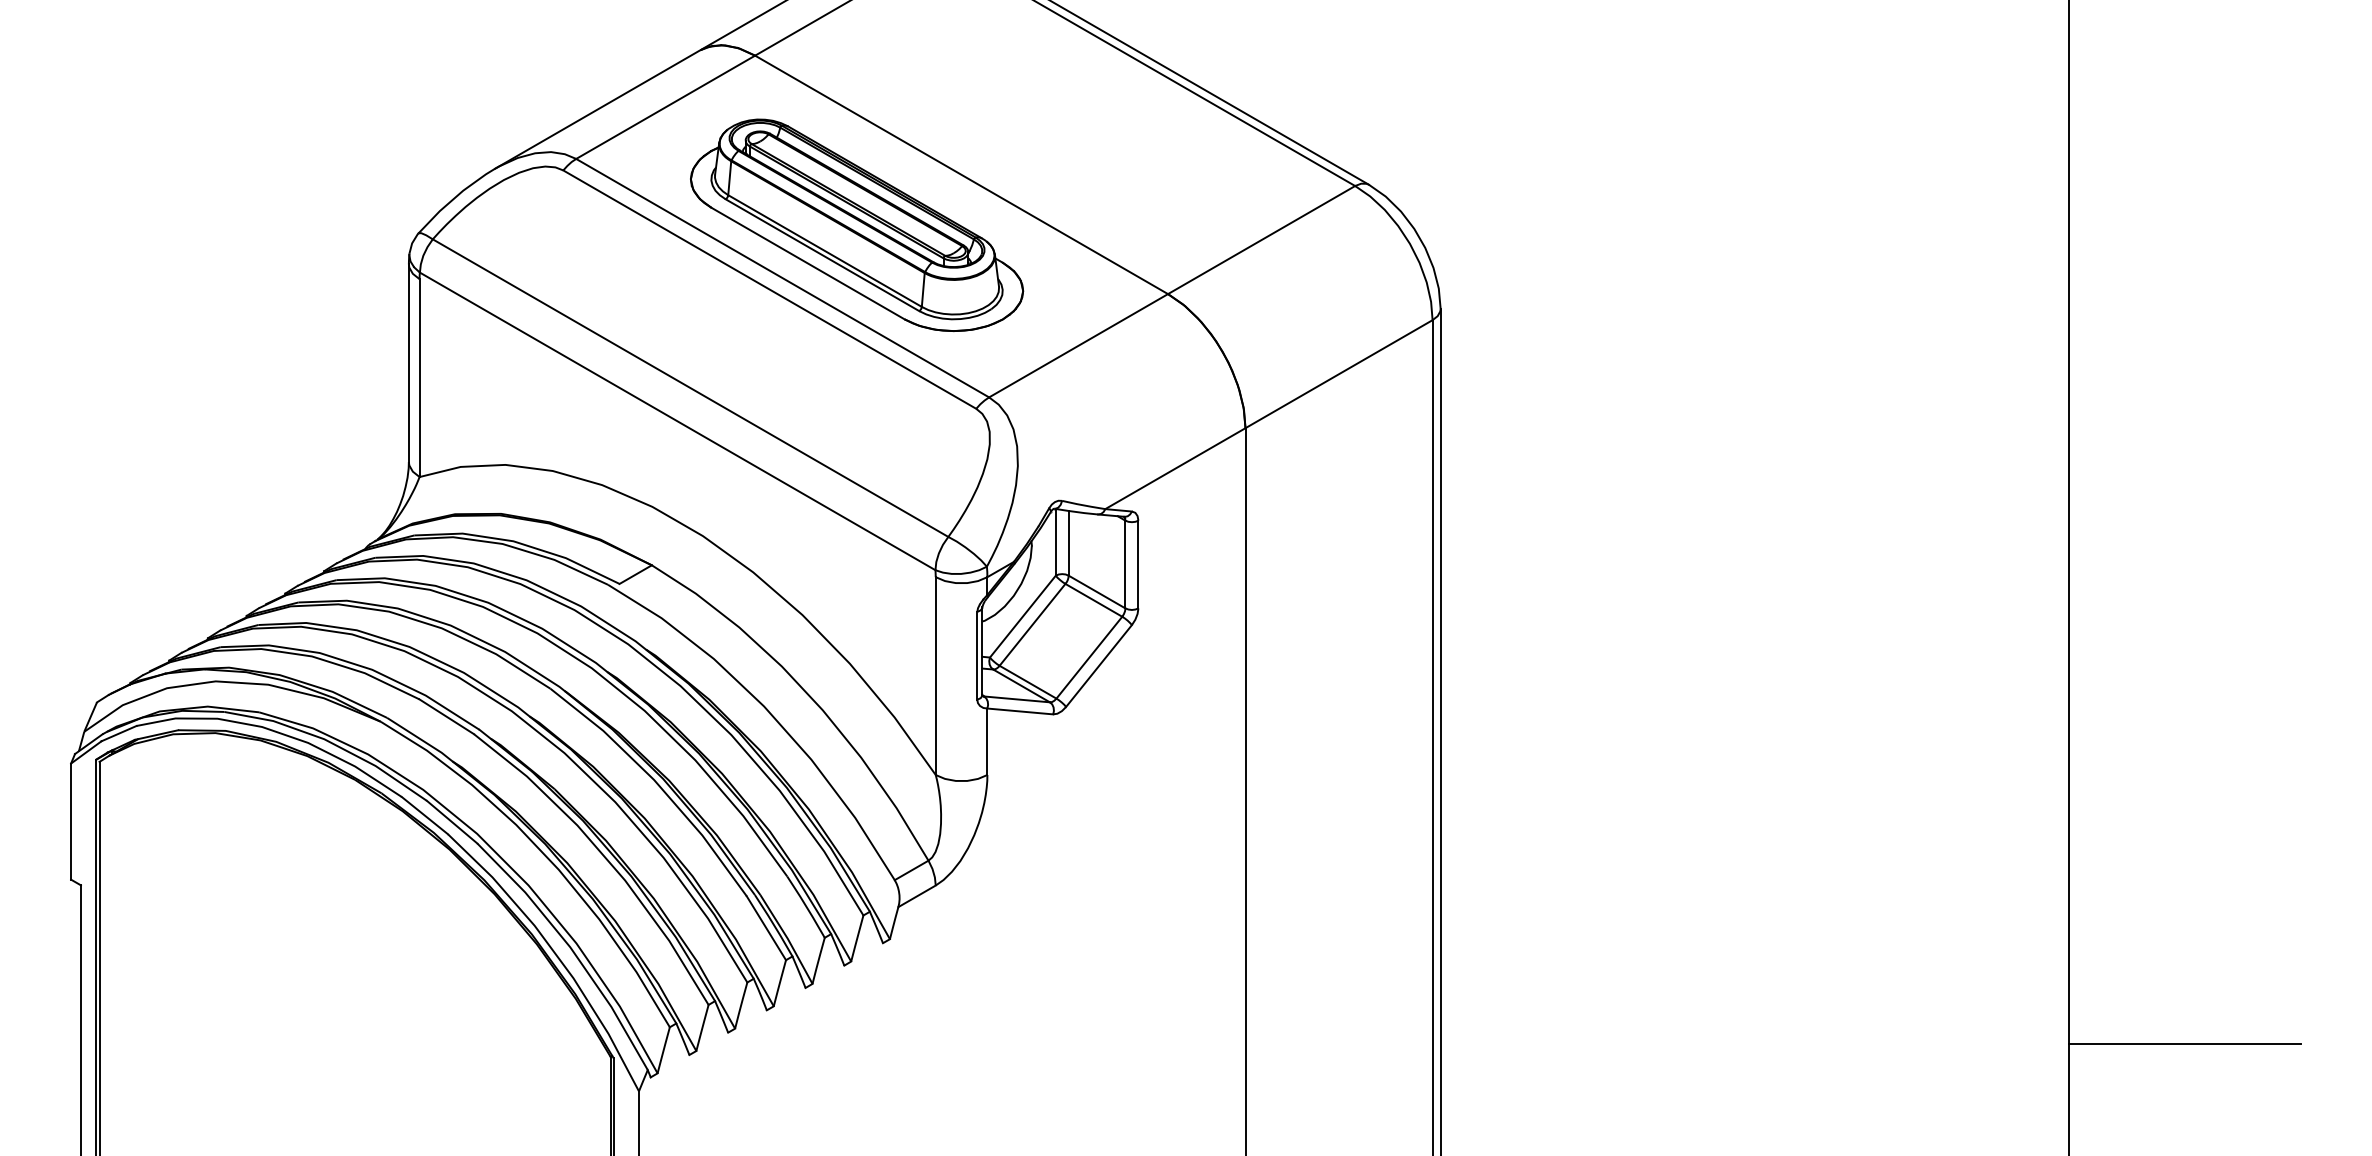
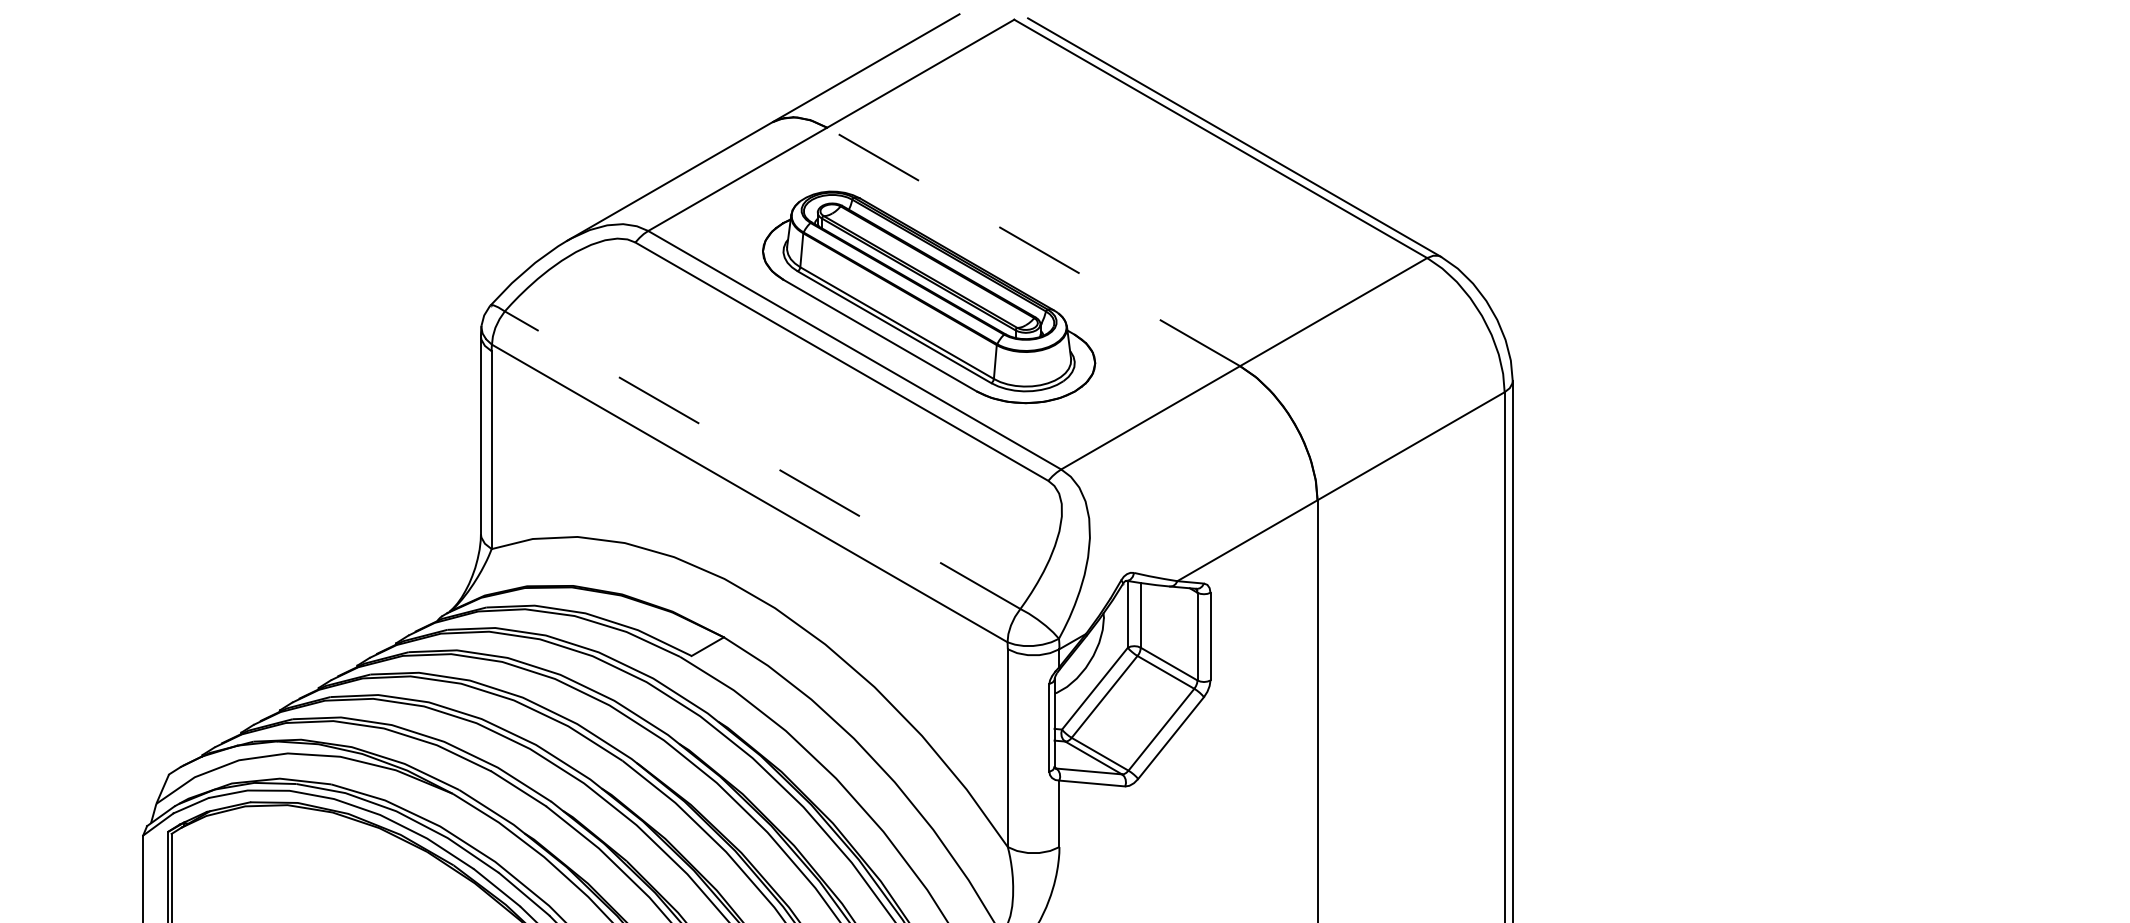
line: (961, 174) -> (1033, 246), solid -> dashed
line: (690, 388) -> (762, 460), solid -> dashed

